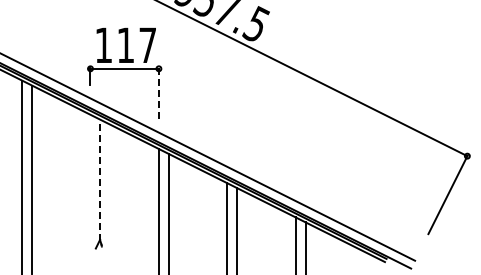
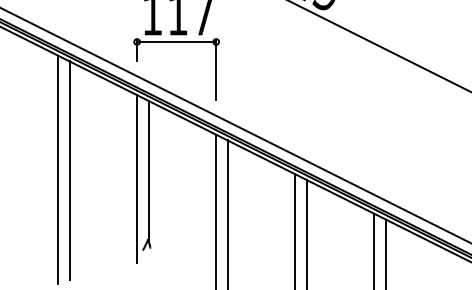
line: (158, 93) -> (215, 70), dashed -> solid
line: (100, 180) -> (148, 171), dashed -> solid
line: (90, 187) -> (137, 179), added

